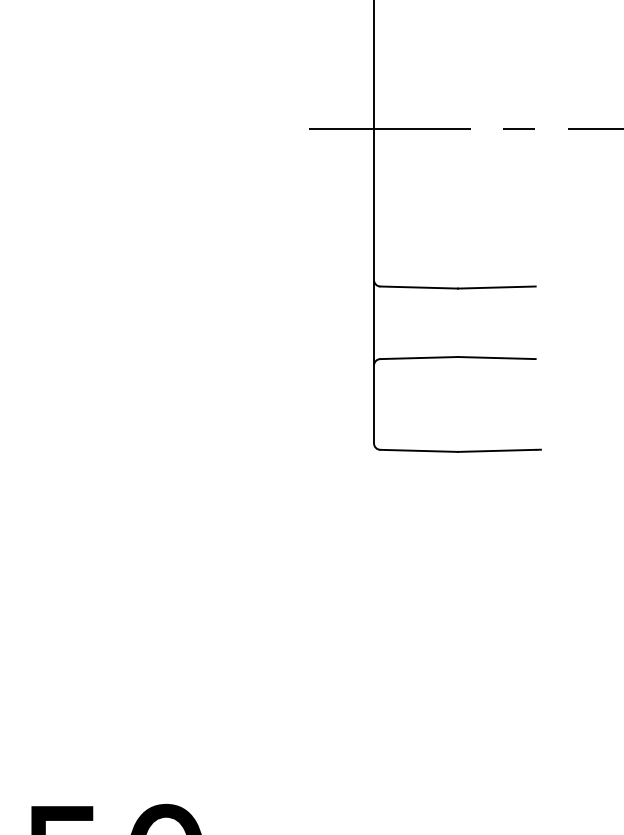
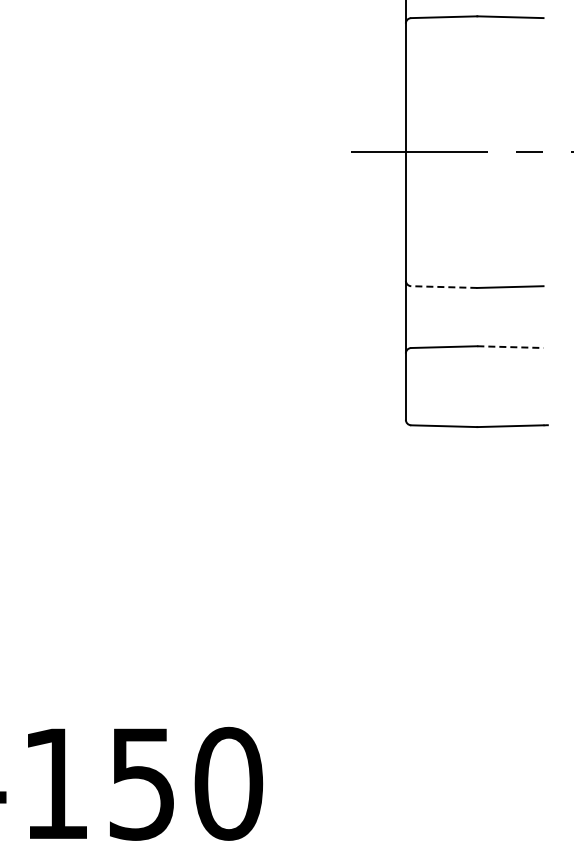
line: (418, 288) -> (443, 287), solid -> dashed
line: (496, 358) -> (510, 347), solid -> dashed

